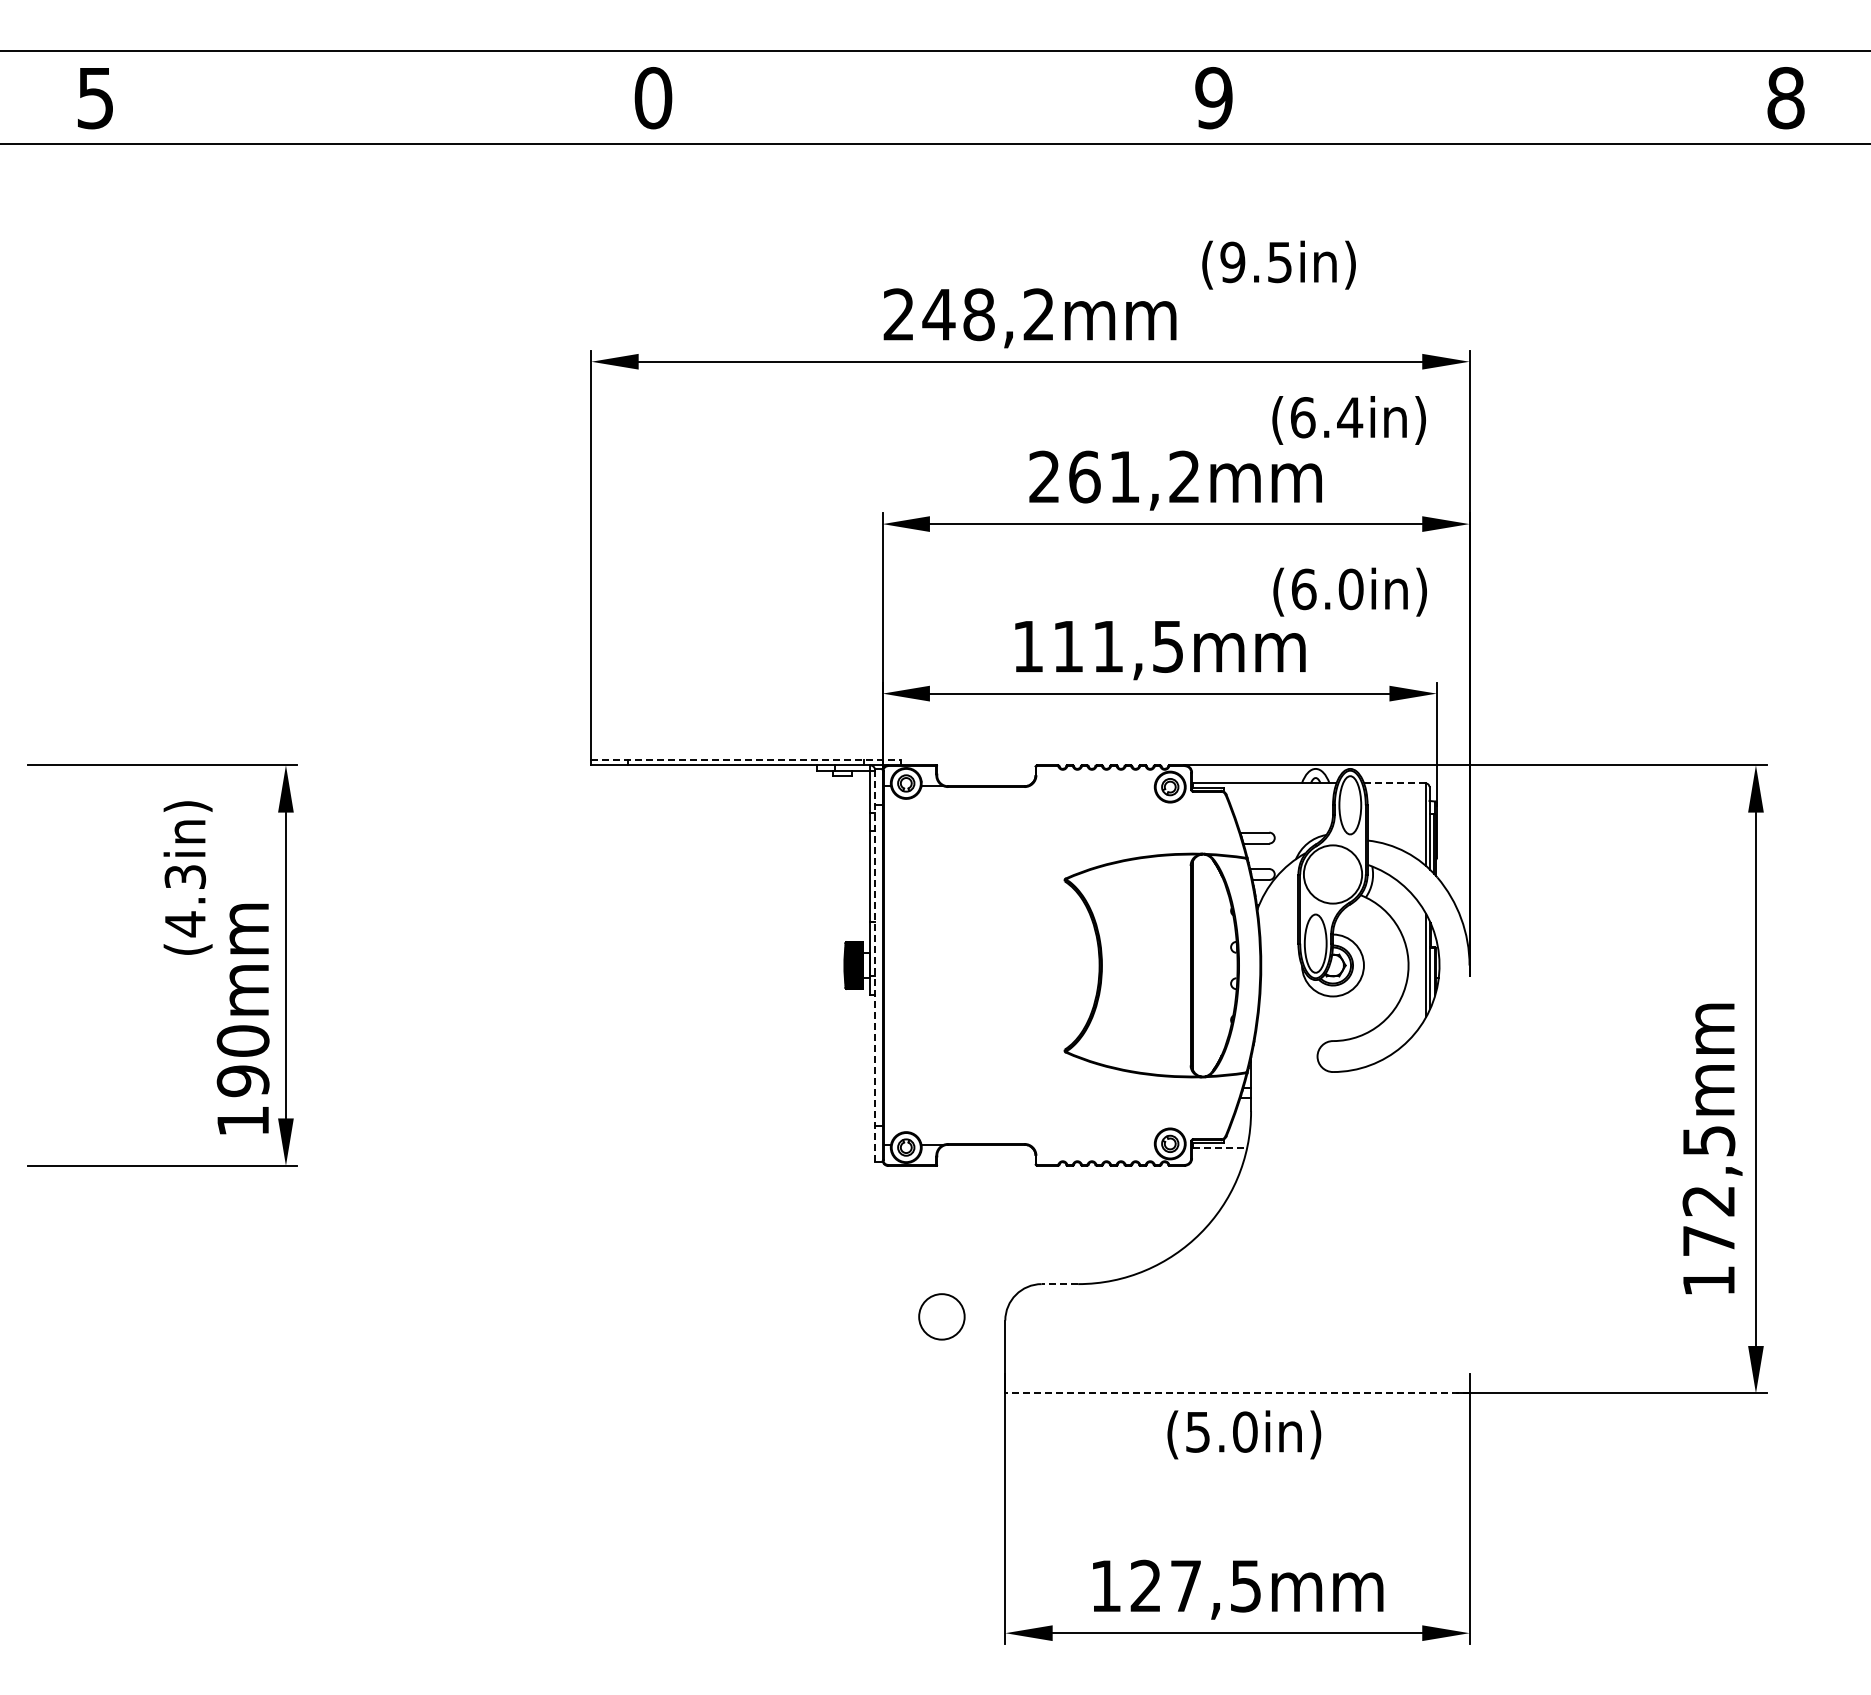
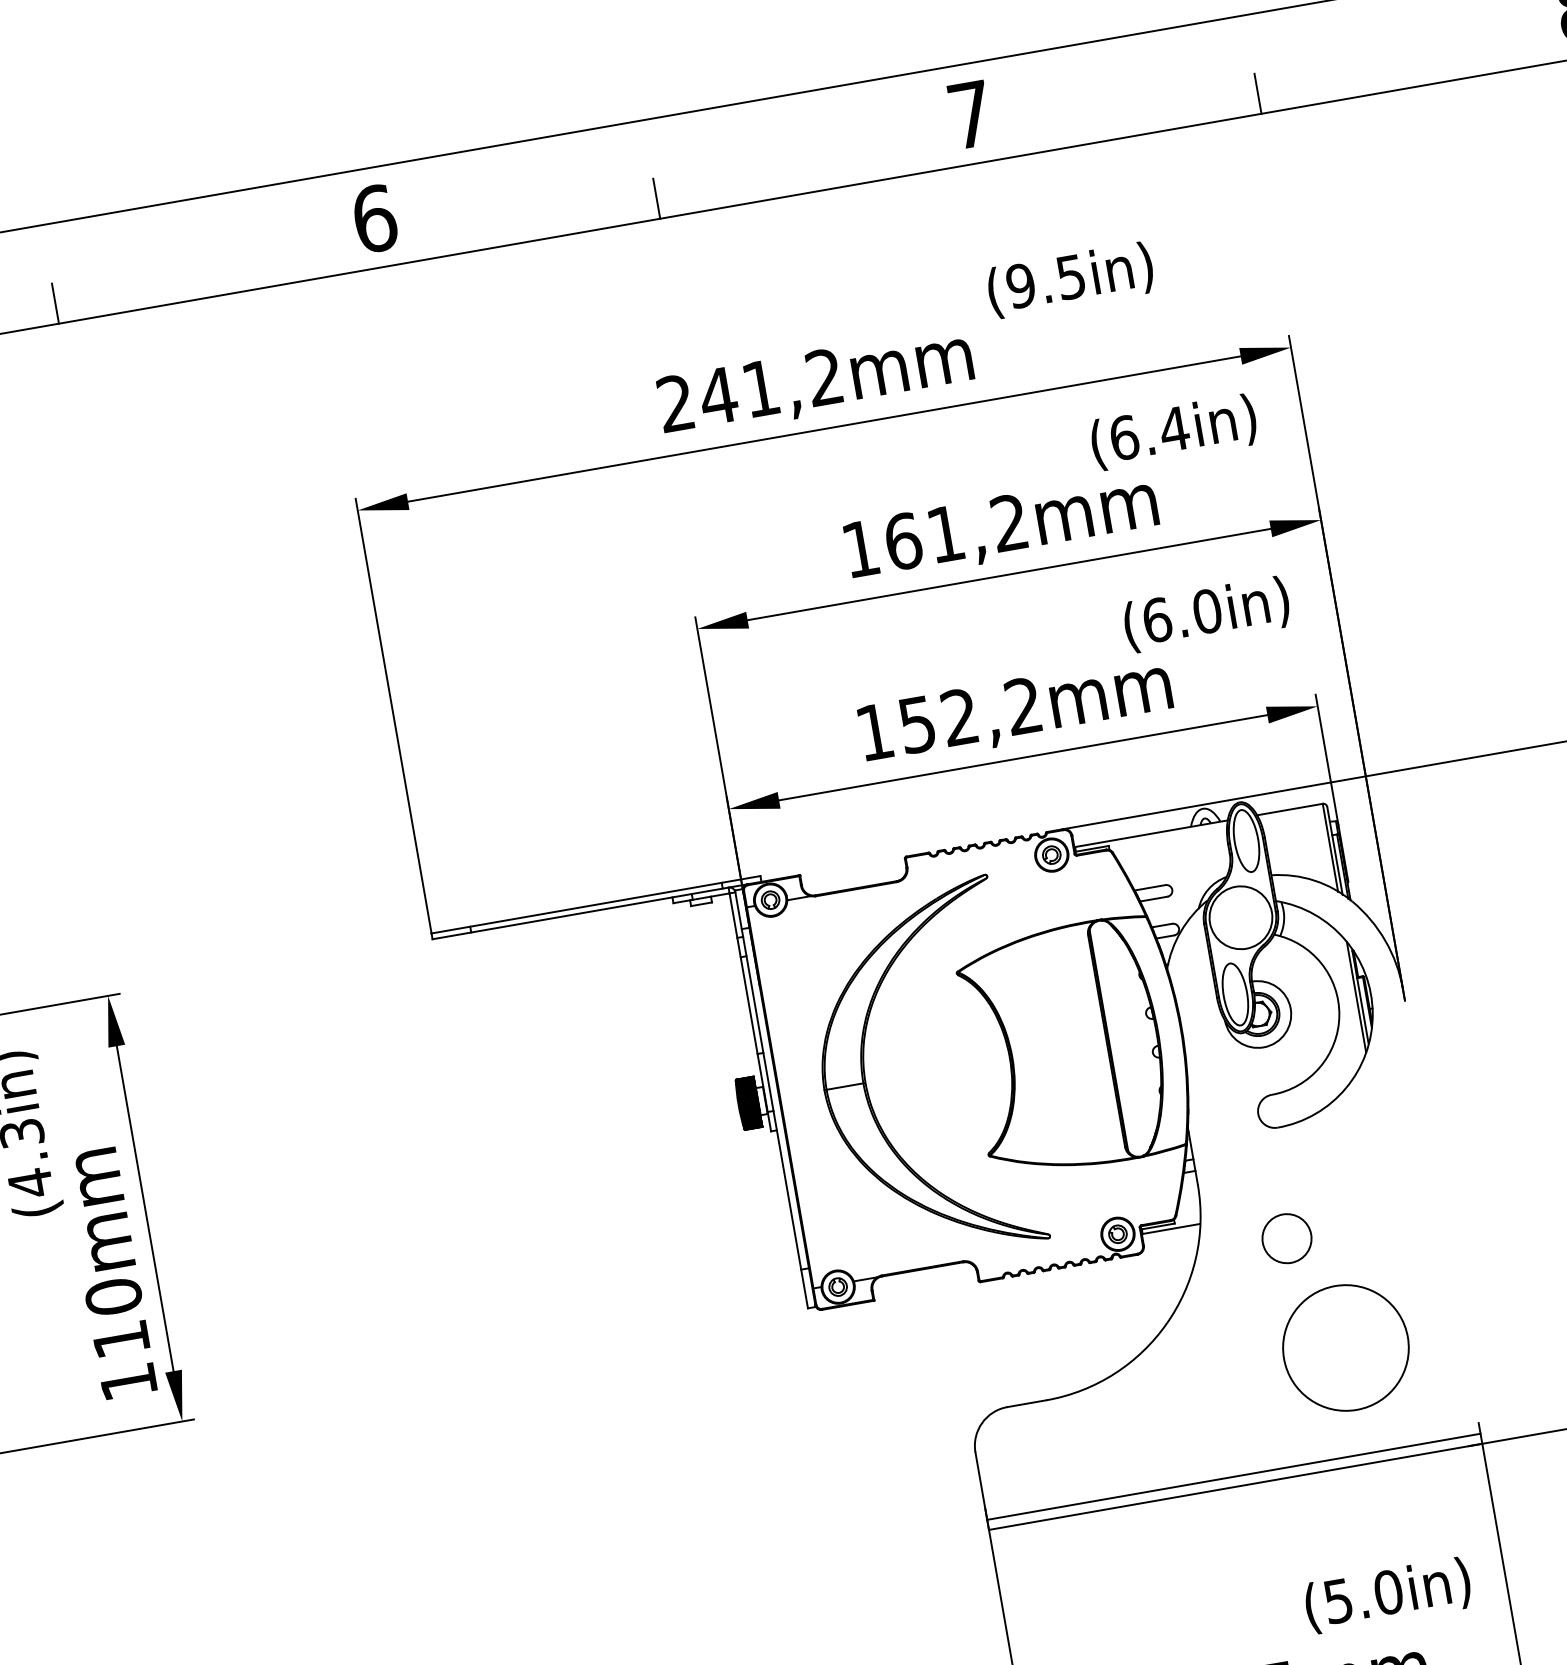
text: (653, 98) -> (374, 219), 0 -> 6
text: (1213, 98) -> (970, 115), 9 -> 7
line: (348, 124) -> (55, 303), added
line: (914, 124) -> (657, 198), added
line: (1479, 124) -> (1257, 93), added
text: (978, 314) -> (760, 388), 248,2mm -> 241,2mm
text: (1043, 476) -> (859, 548), 261,2mm -> 161,2mm
text: (1117, 646) -> (969, 715), 111,5mm -> 152,2mm
line: (746, 759) -> (596, 904), dashed -> solid
line: (1395, 783) -> (1290, 809), dashed -> solid
part: (965, 956) -> (865, 1073), added
line: (875, 965) -> (771, 1099), dashed -> solid
text: (242, 1081) -> (120, 1339), 190mm -> 110mm
line: (1219, 1147) -> (1170, 1228), dashed -> solid
line: (1059, 1284) -> (1026, 1404), dashed -> solid
circle: (1360, 1284) -> (1346, 1348), added
circle: (941, 1316) -> (1286, 1238), moved
line: (1237, 1383) -> (1233, 1476), added
line: (1236, 1393) -> (1234, 1487), dashed -> solid
text: (1244, 1434) -> (1388, 1595), moved

